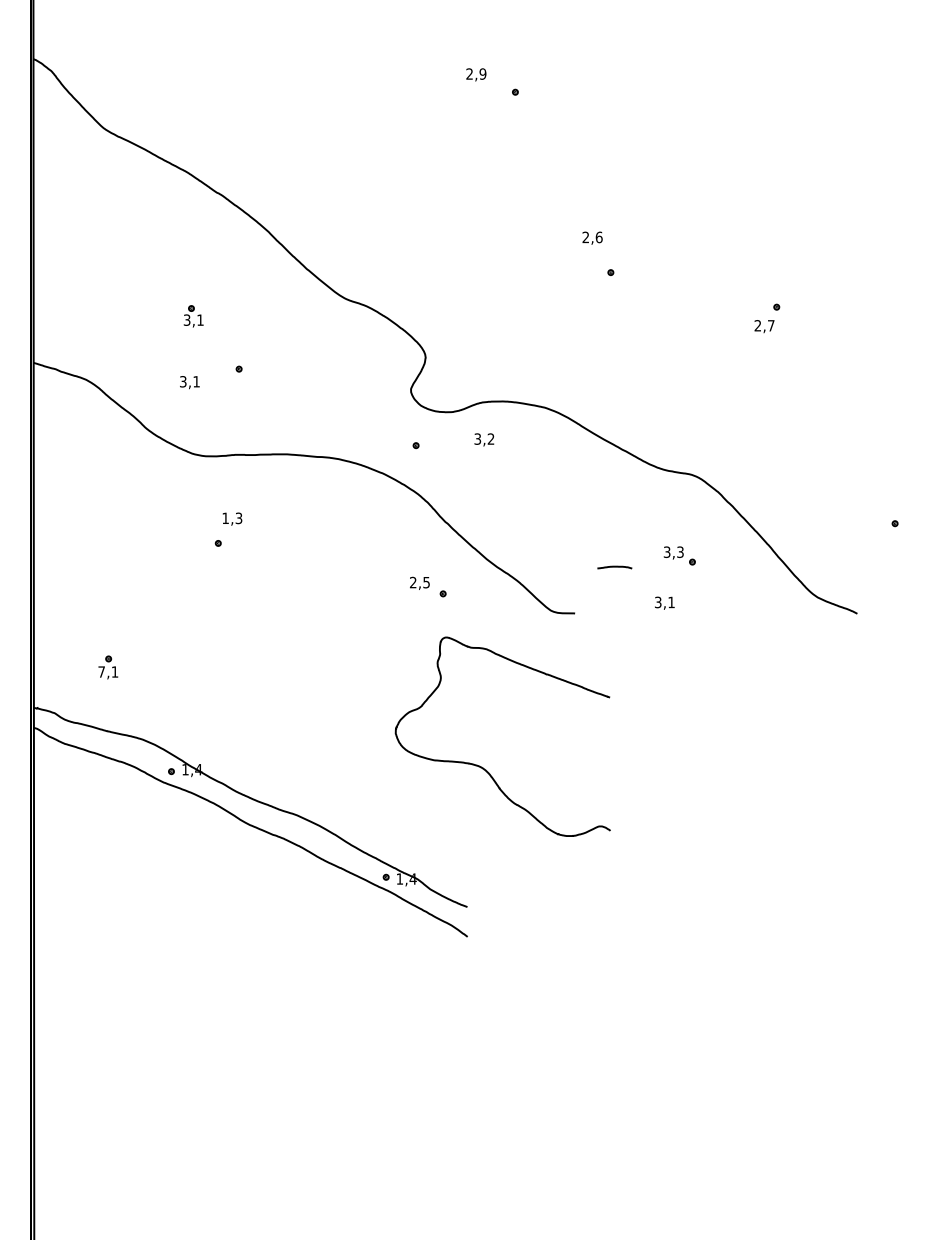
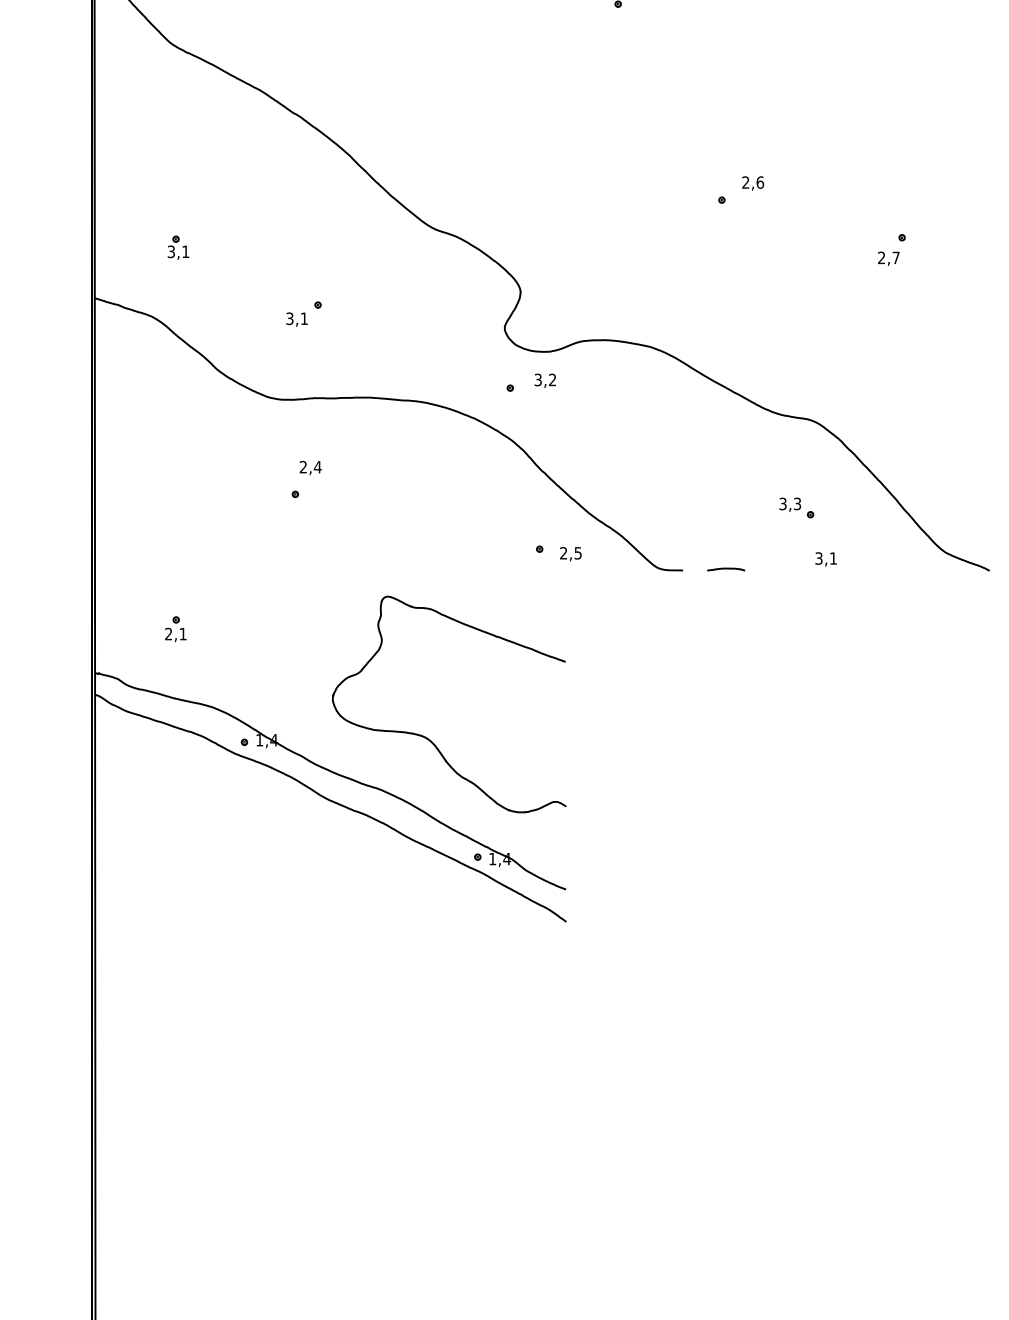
text: (592, 237) -> (753, 182), moved
part: (193, 316) -> (178, 247), moved
text: (189, 382) -> (296, 319), moved
text: (484, 439) -> (545, 380), moved
text: (232, 518) -> (310, 467), 1,3 -> 2,4
curve: (614, 567) -> (725, 569), moved
text: (419, 582) -> (570, 553), moved
text: (664, 602) -> (825, 558), moved
text: (101, 671) -> (168, 633), 7,1 -> 2,1
curve: (483, 767) -> (428, 737), moved

